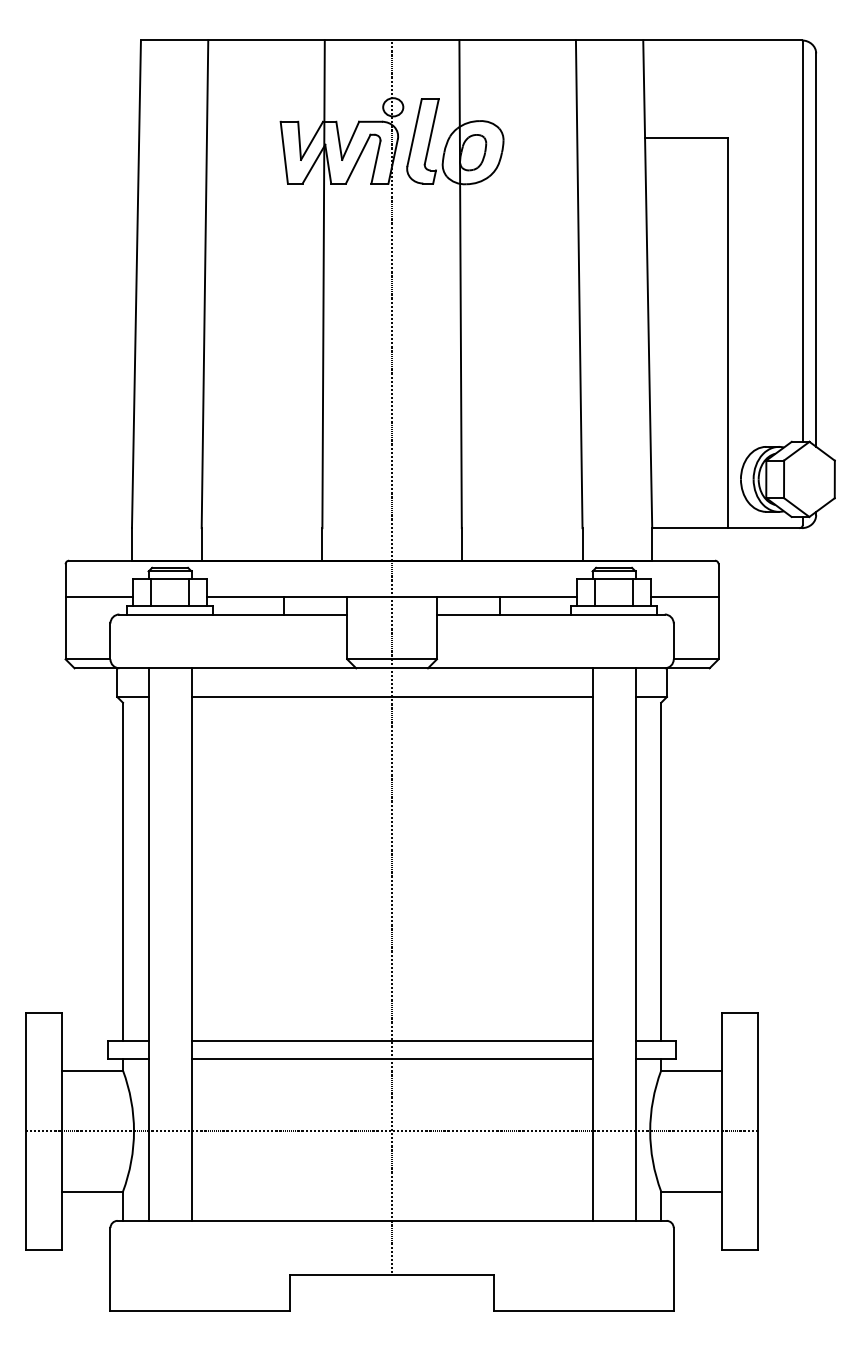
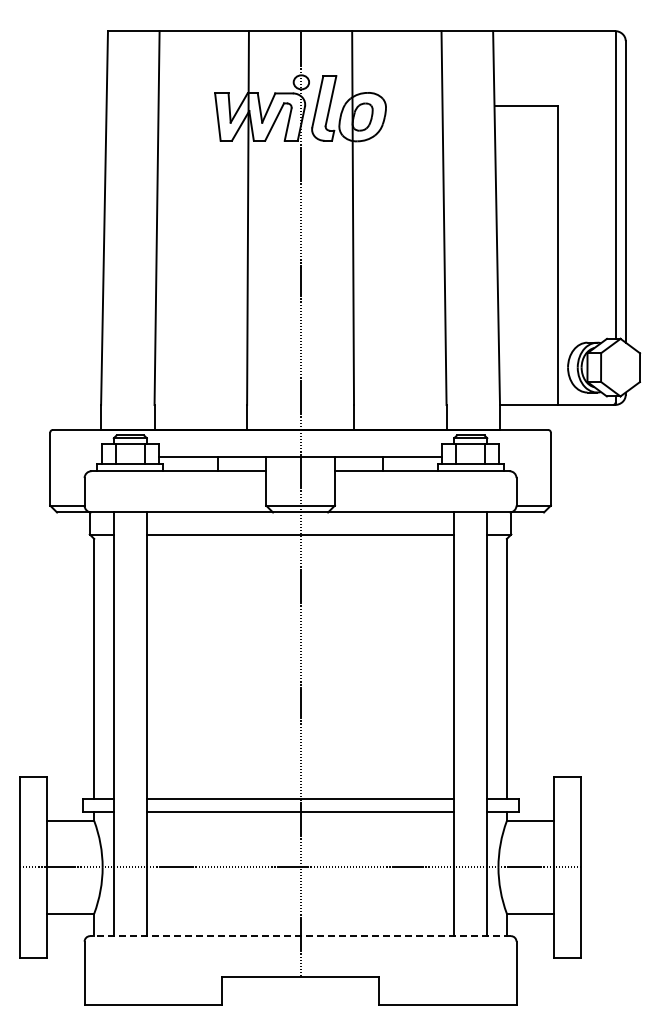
line: (98, 596) -> (75, 457), removed
line: (684, 596) -> (524, 457), removed
line: (392, 1221) -> (300, 936), solid -> dashed

